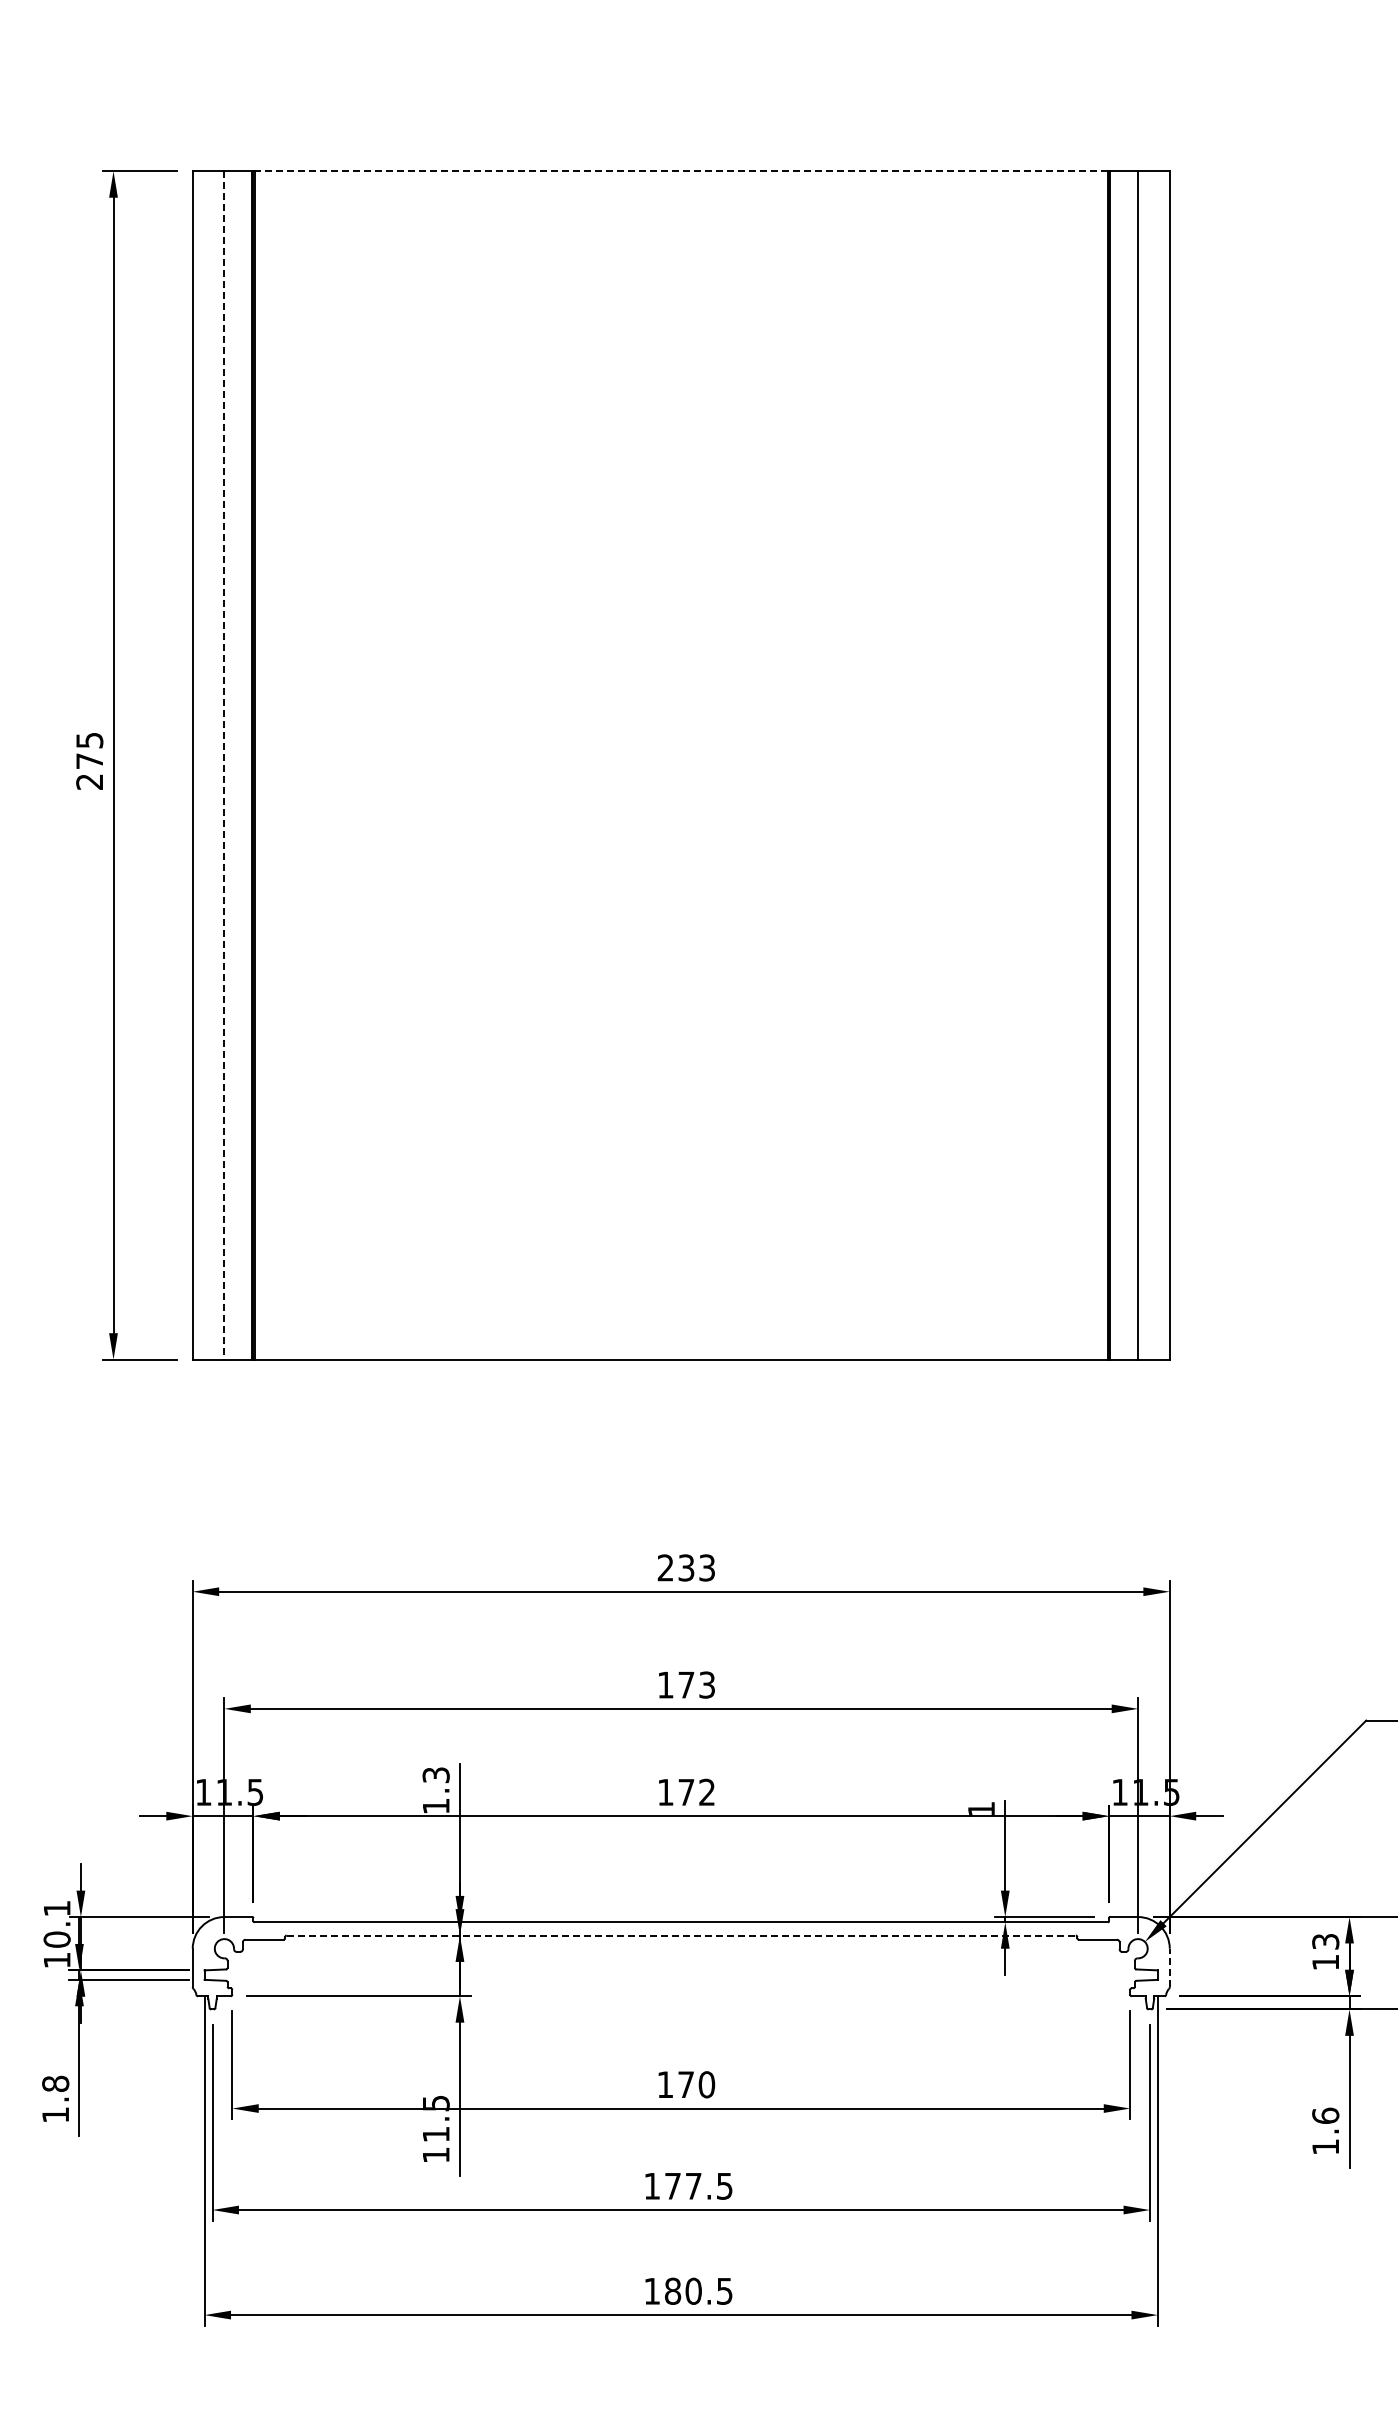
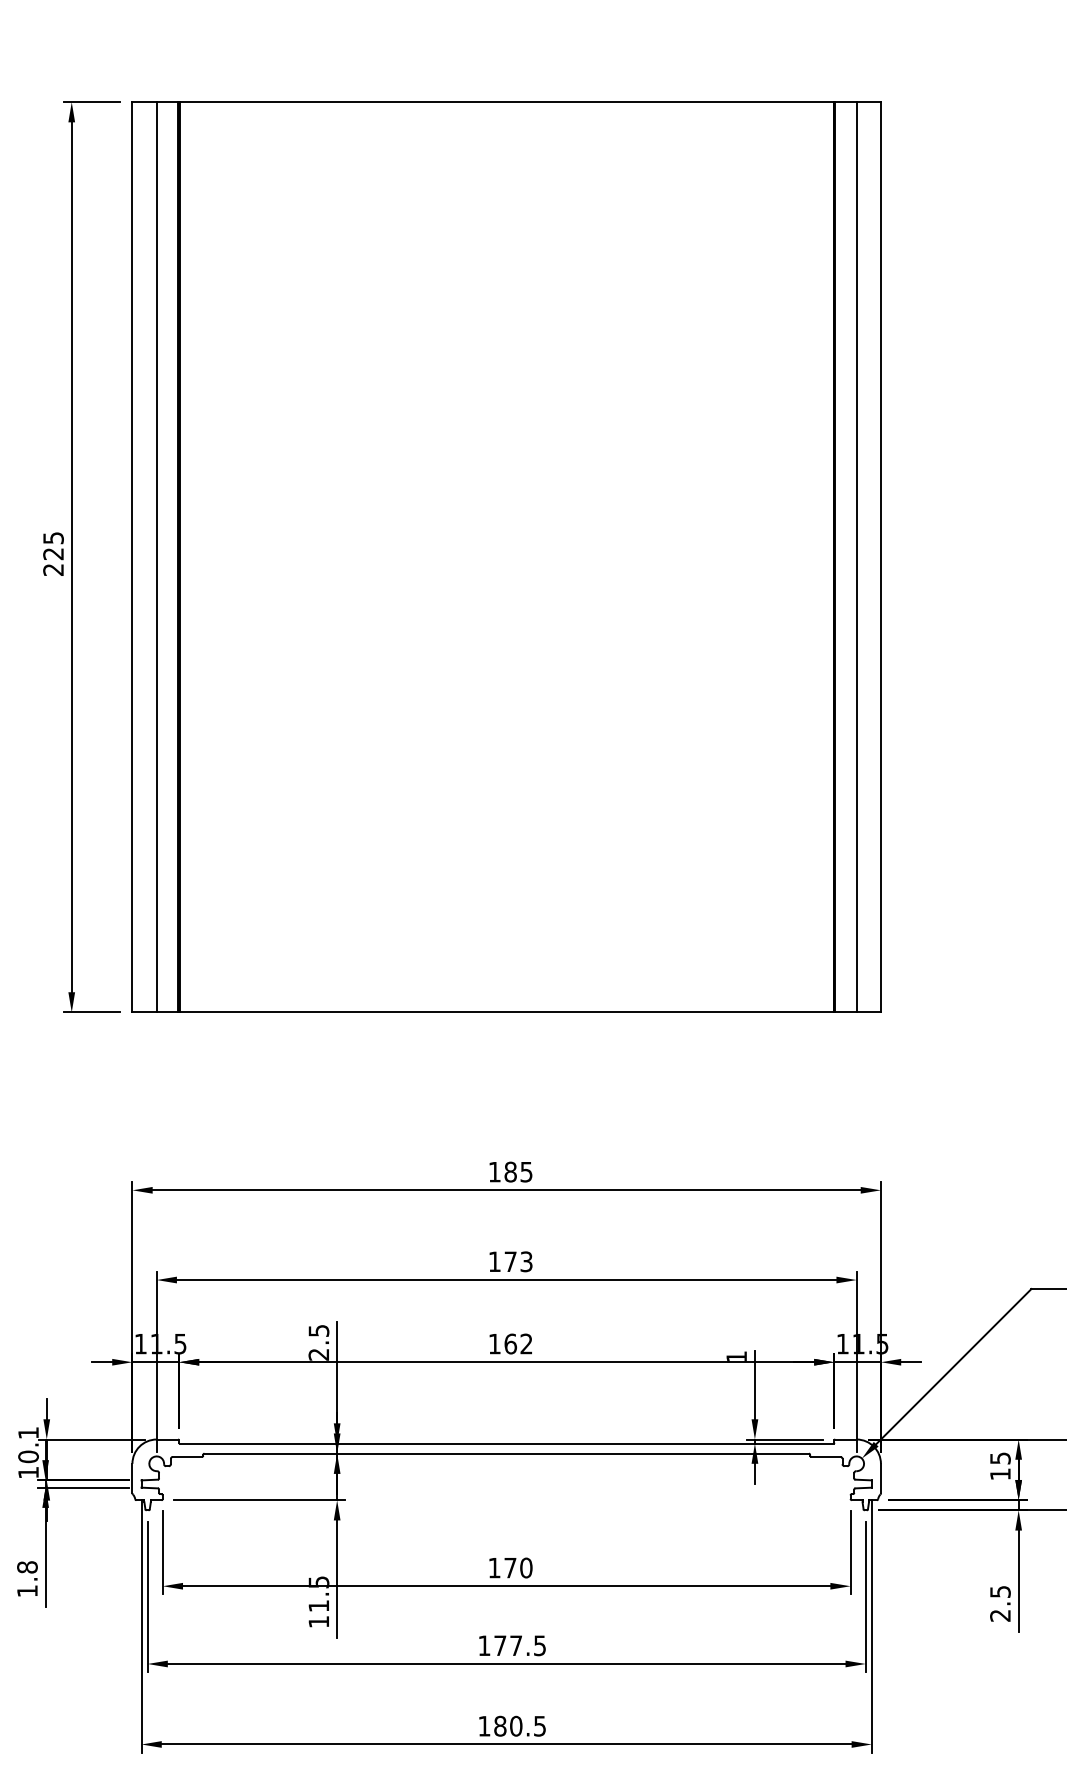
line: (681, 171) -> (506, 102), dashed -> solid
text: (89, 761) -> (53, 554), 275 -> 225
line: (224, 765) -> (156, 557), dashed -> solid
text: (685, 1567) -> (509, 1171), 233 -> 185
text: (435, 1790) -> (318, 1342), 1.3 -> 2.5
text: (686, 1791) -> (510, 1343), 172 -> 162
line: (681, 1935) -> (506, 1453), dashed -> solid
text: (1325, 1941) -> (1000, 1458), 13 -> 15
line: (1169, 1967) -> (880, 1478), dashed -> solid
text: (1325, 2130) -> (1000, 1603), 1.6 -> 2.5

